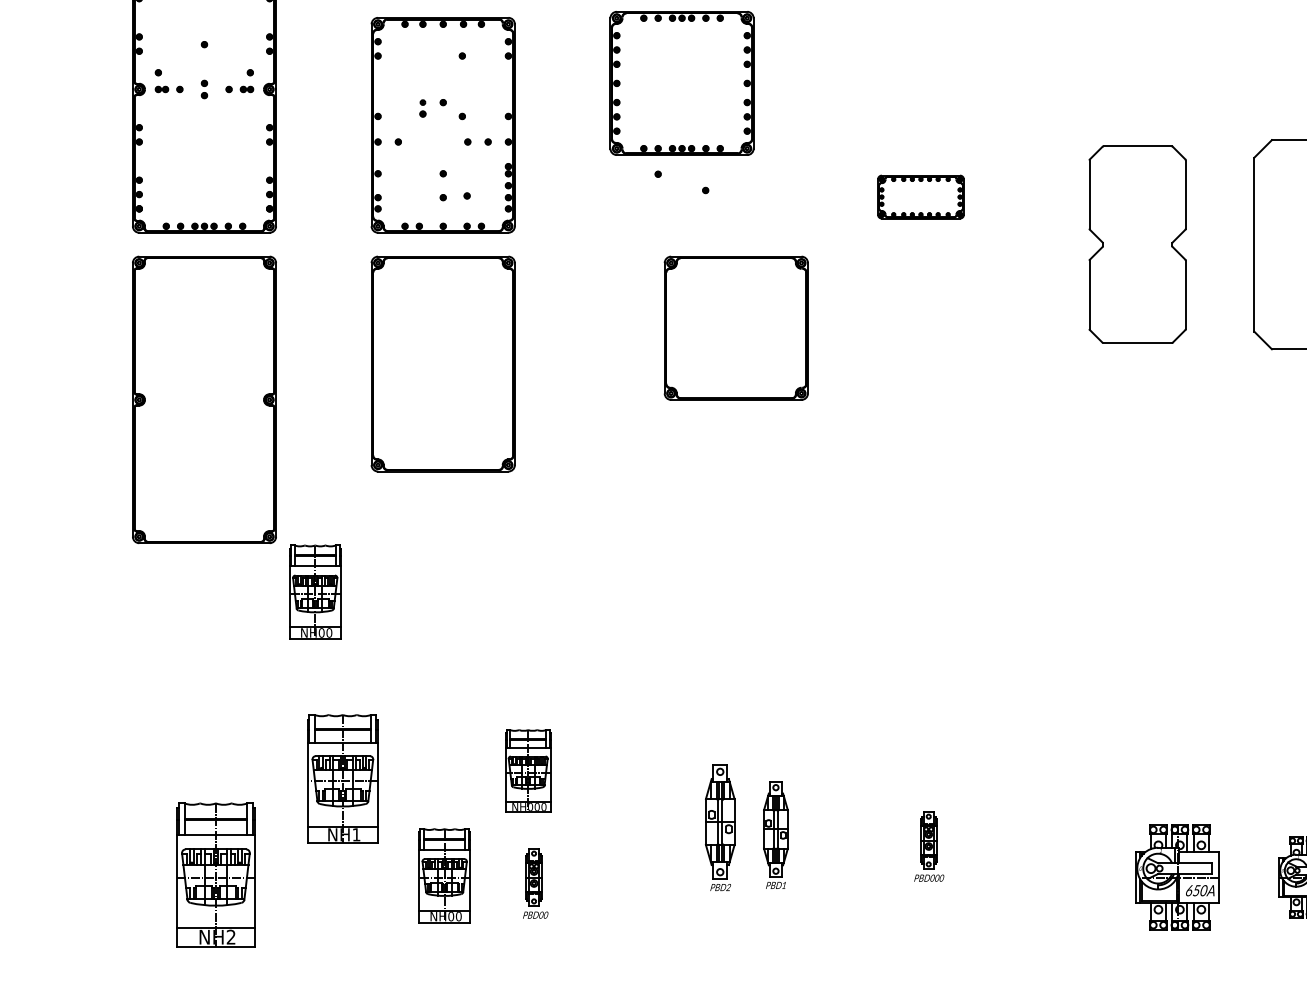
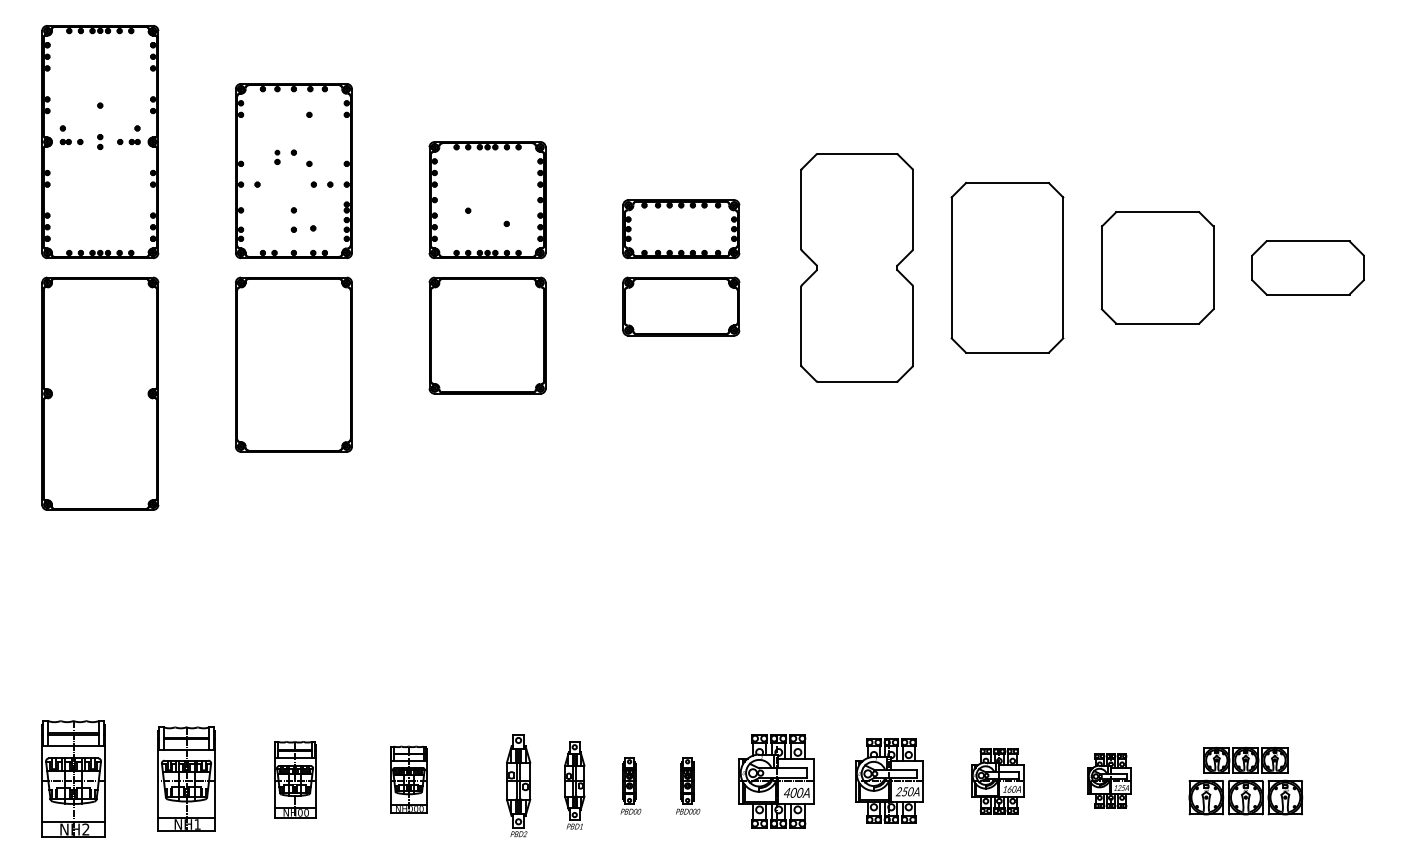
part: (681, 82) -> (487, 199), moved
part: (921, 197) -> (681, 229), size x1.67
part: (1136, 244) -> (856, 267), size x1.43
part: (921, 292) -> (681, 306), added
part: (736, 328) -> (487, 335), moved
part: (315, 591) -> (190, 549), removed
part: (527, 770) -> (408, 779), moved
part: (342, 778) -> (186, 778), moved
part: (720, 827) -> (518, 785), moved
part: (775, 834) -> (574, 785), moved
part: (929, 845) -> (688, 785), moved
part: (215, 874) -> (73, 778), moved
part: (1038, 877) -> (776, 781), added
part: (535, 882) -> (630, 785), moved
text: (1188, 890) -> (898, 791), 650A -> 250A

